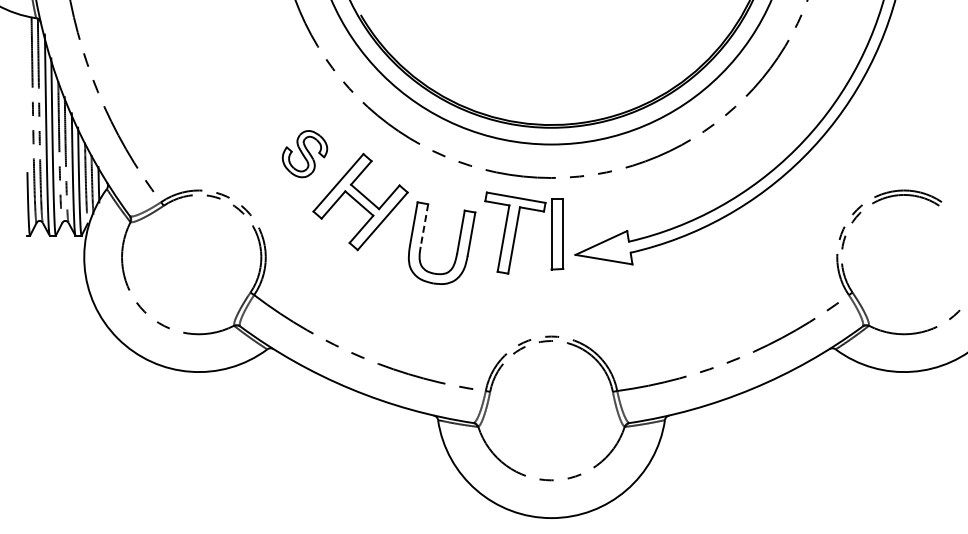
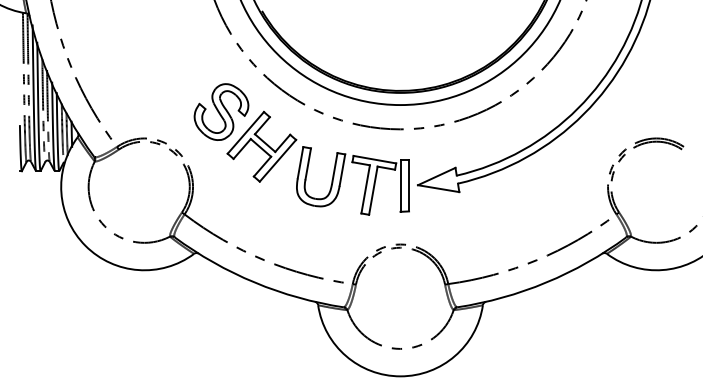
part: (304, 153) -> (221, 111), size x1.67
line: (424, 225) -> (308, 163), dashed -> solid
part: (516, 232) -> (375, 184), moved

